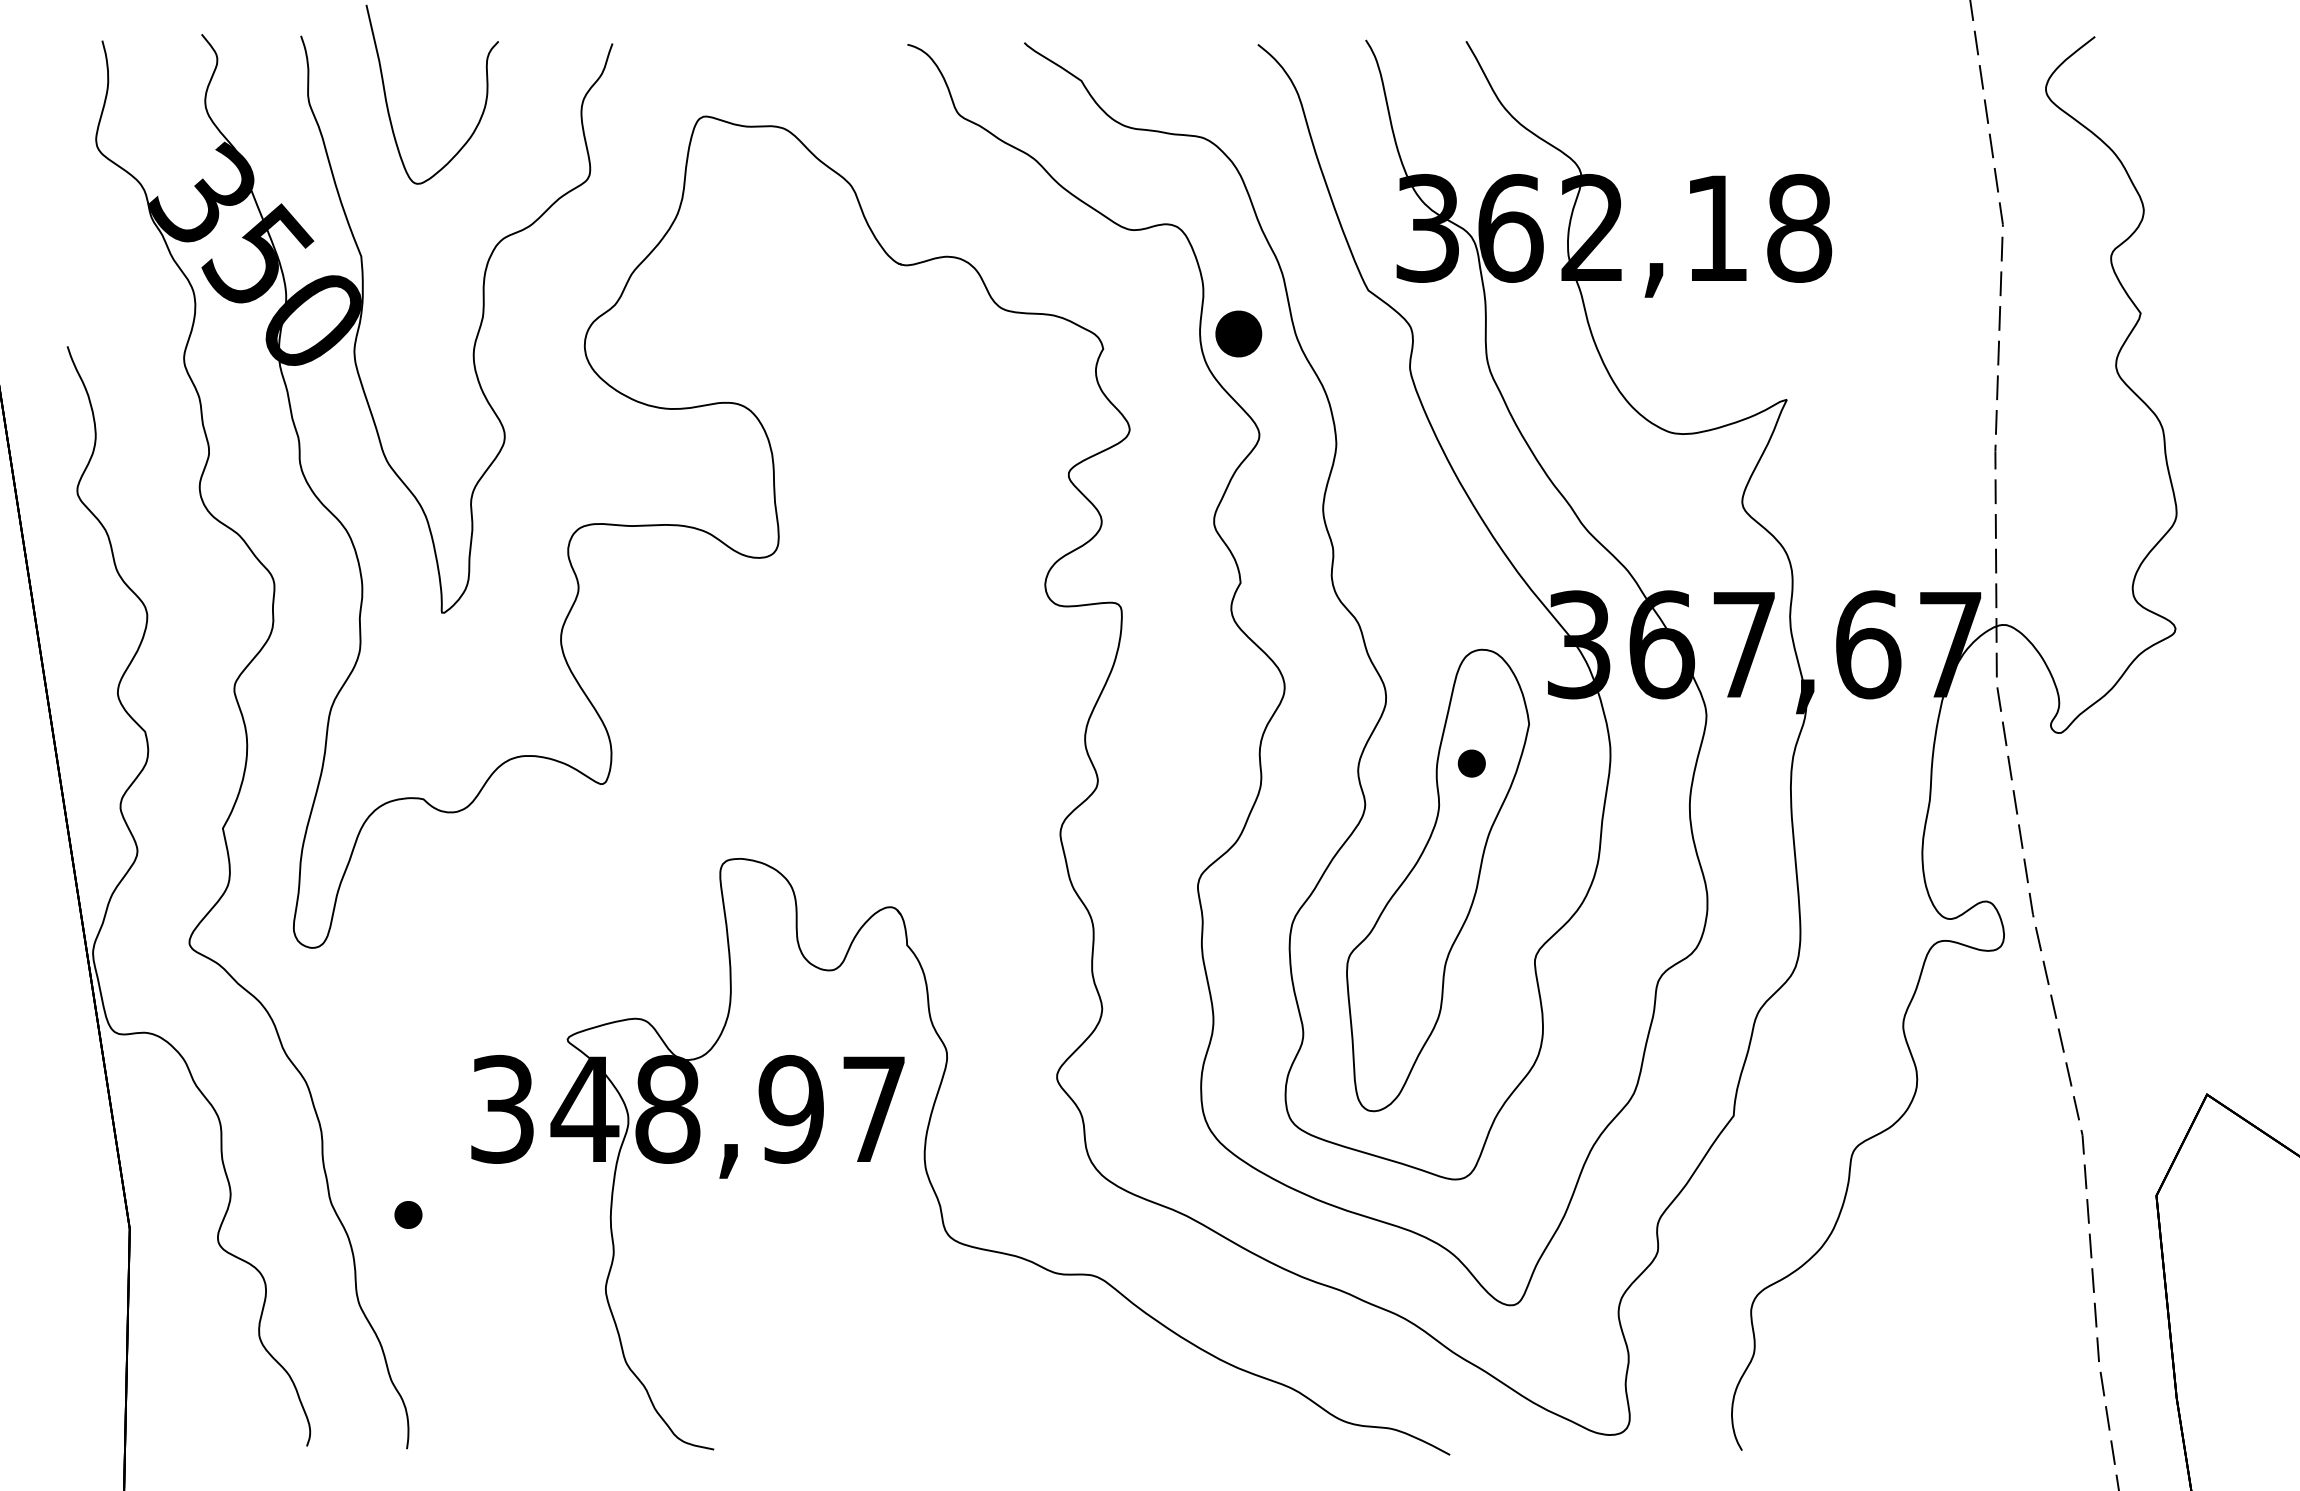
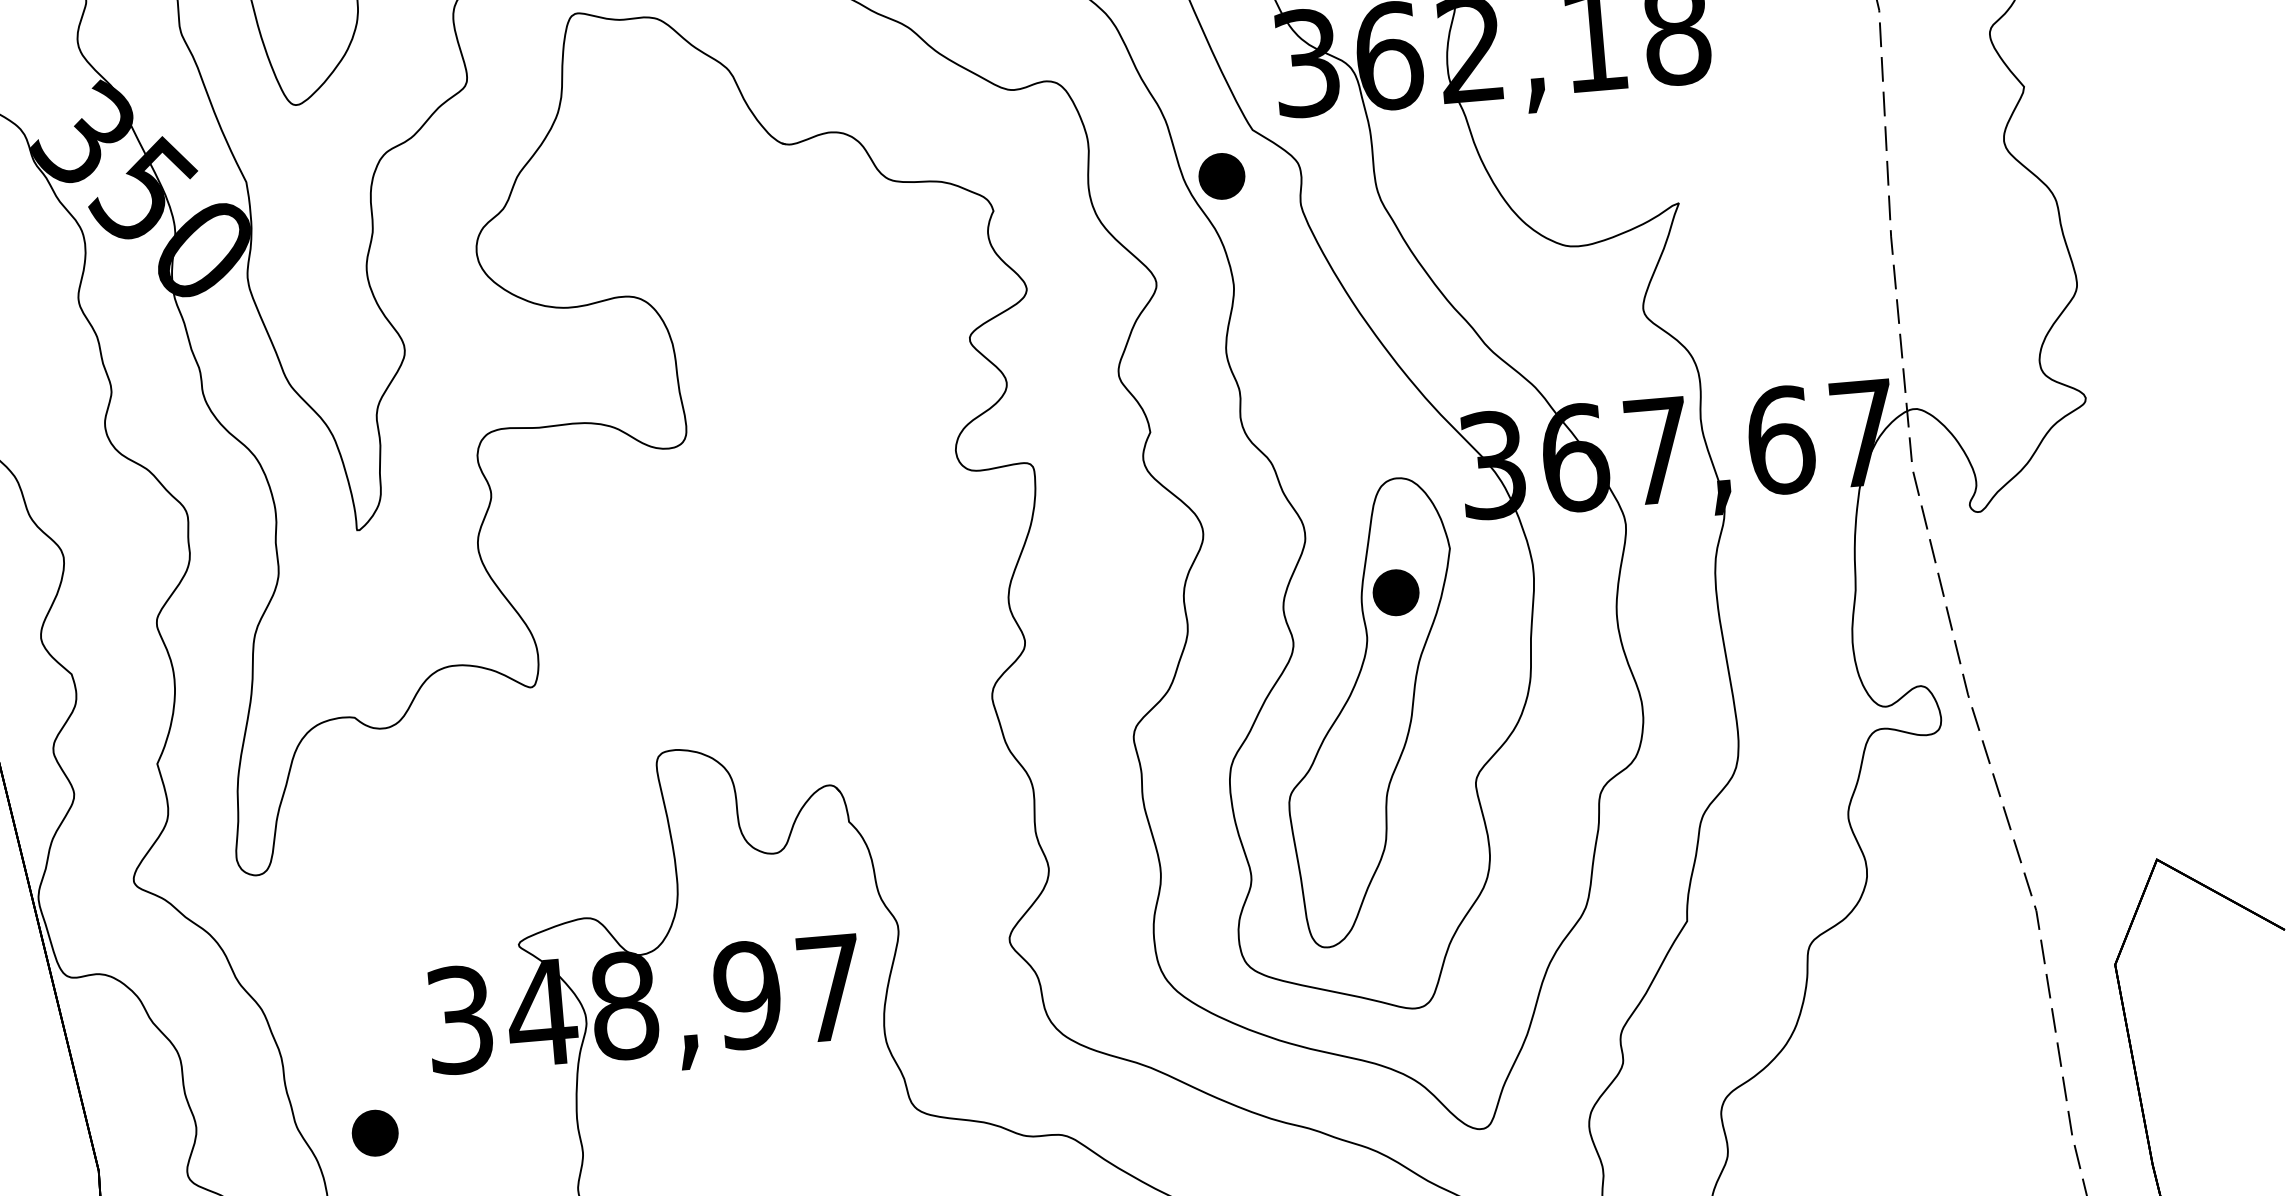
part: (1238, 333) -> (1221, 175), moved
part: (1471, 763) -> (1395, 592), size x1.67
part: (408, 1214) -> (375, 1132), size x1.67

